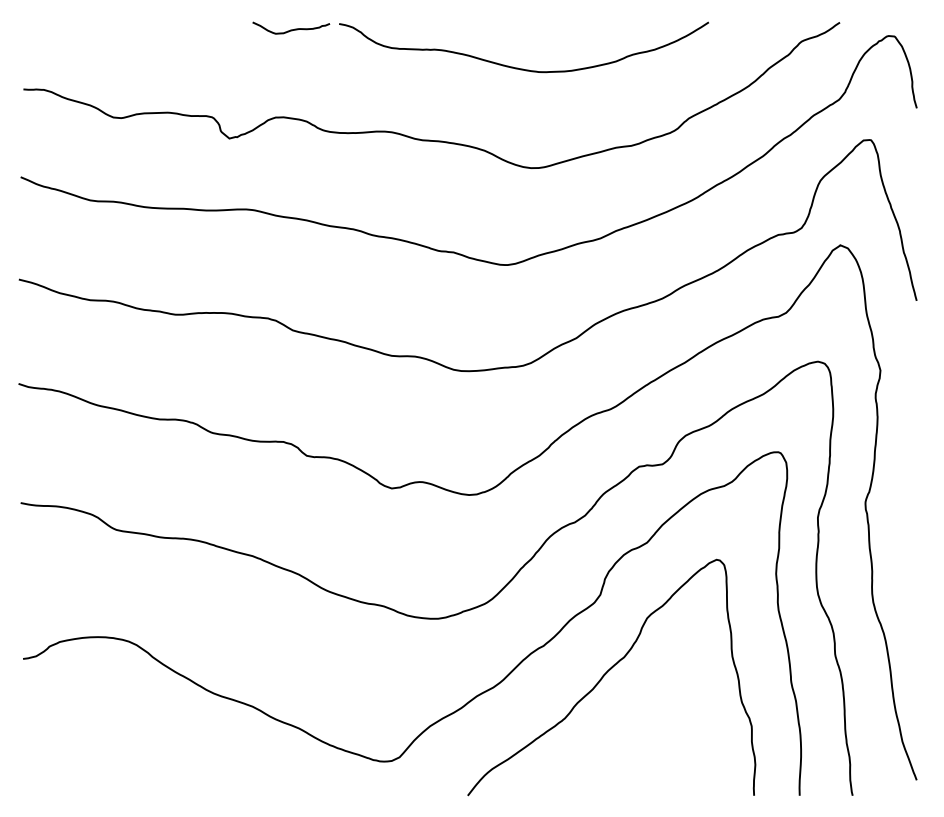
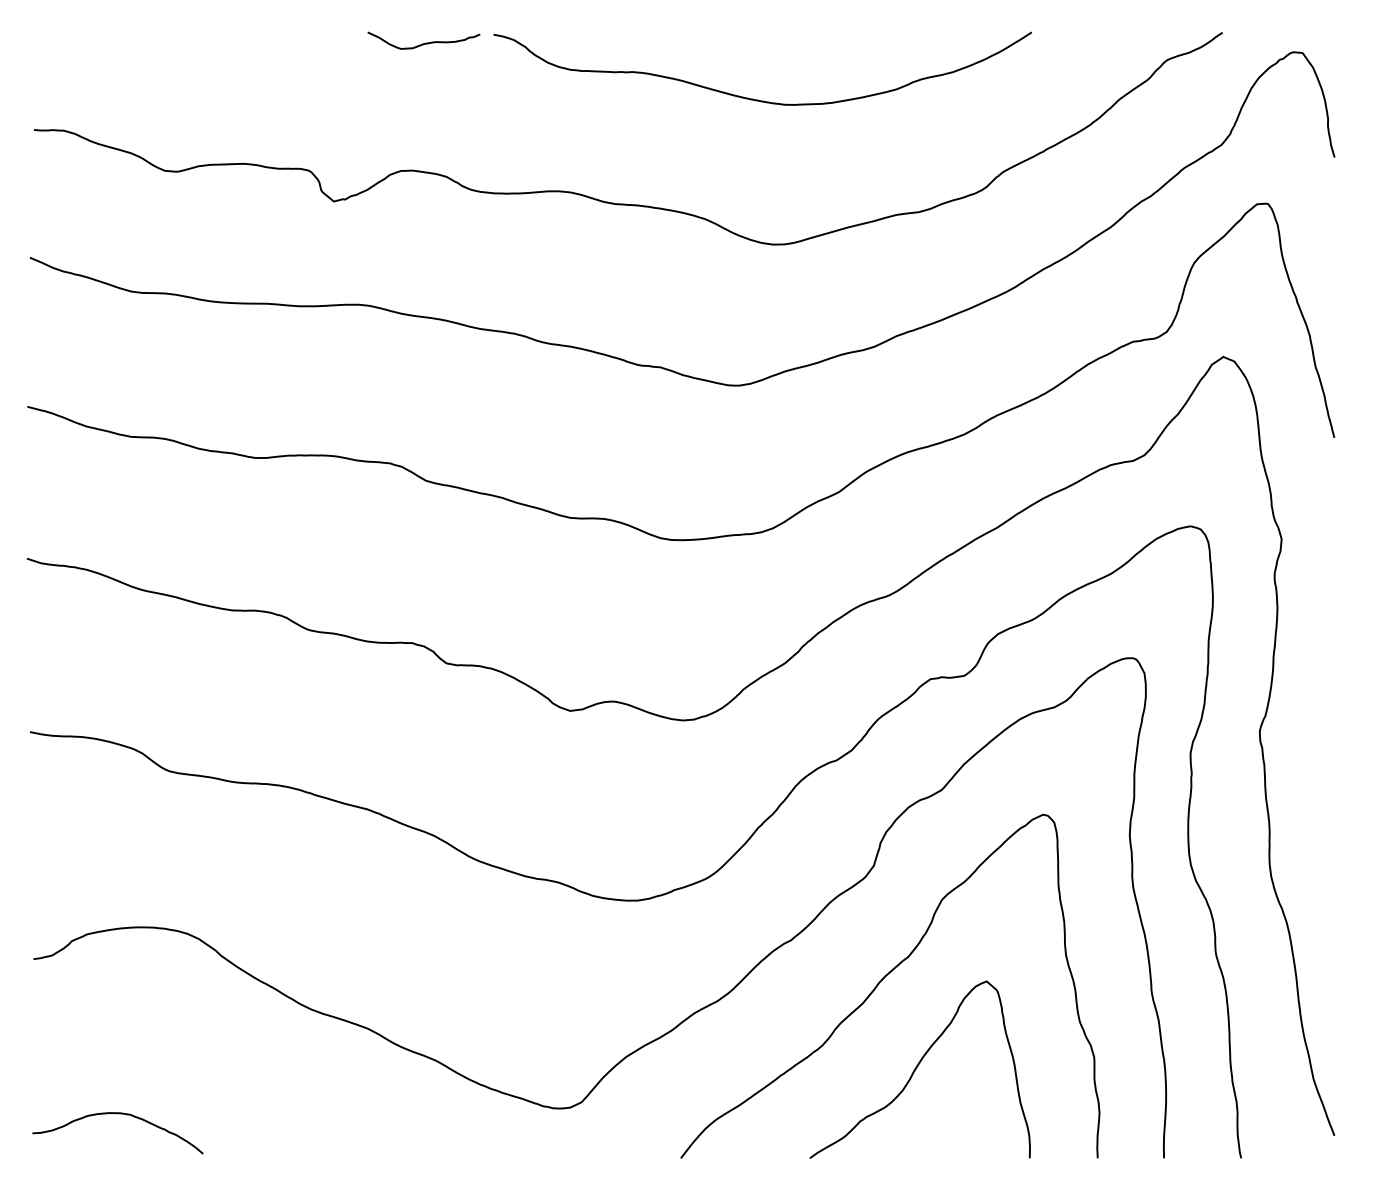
curve: (631, 732) -> (919, 1066), added
curve: (80, 765) -> (117, 1114), added

